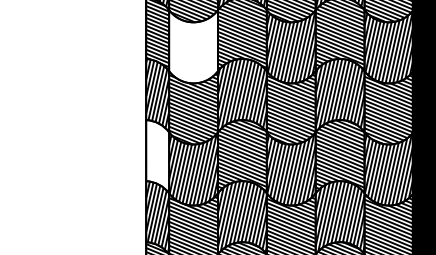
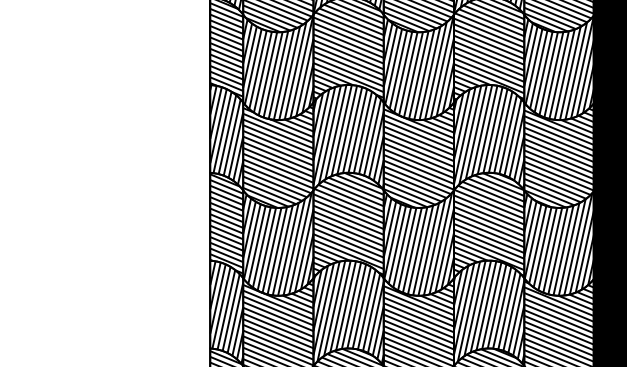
hatch: (193, 46) -> (278, 66), added
hatch: (157, 155) -> (226, 223), added

